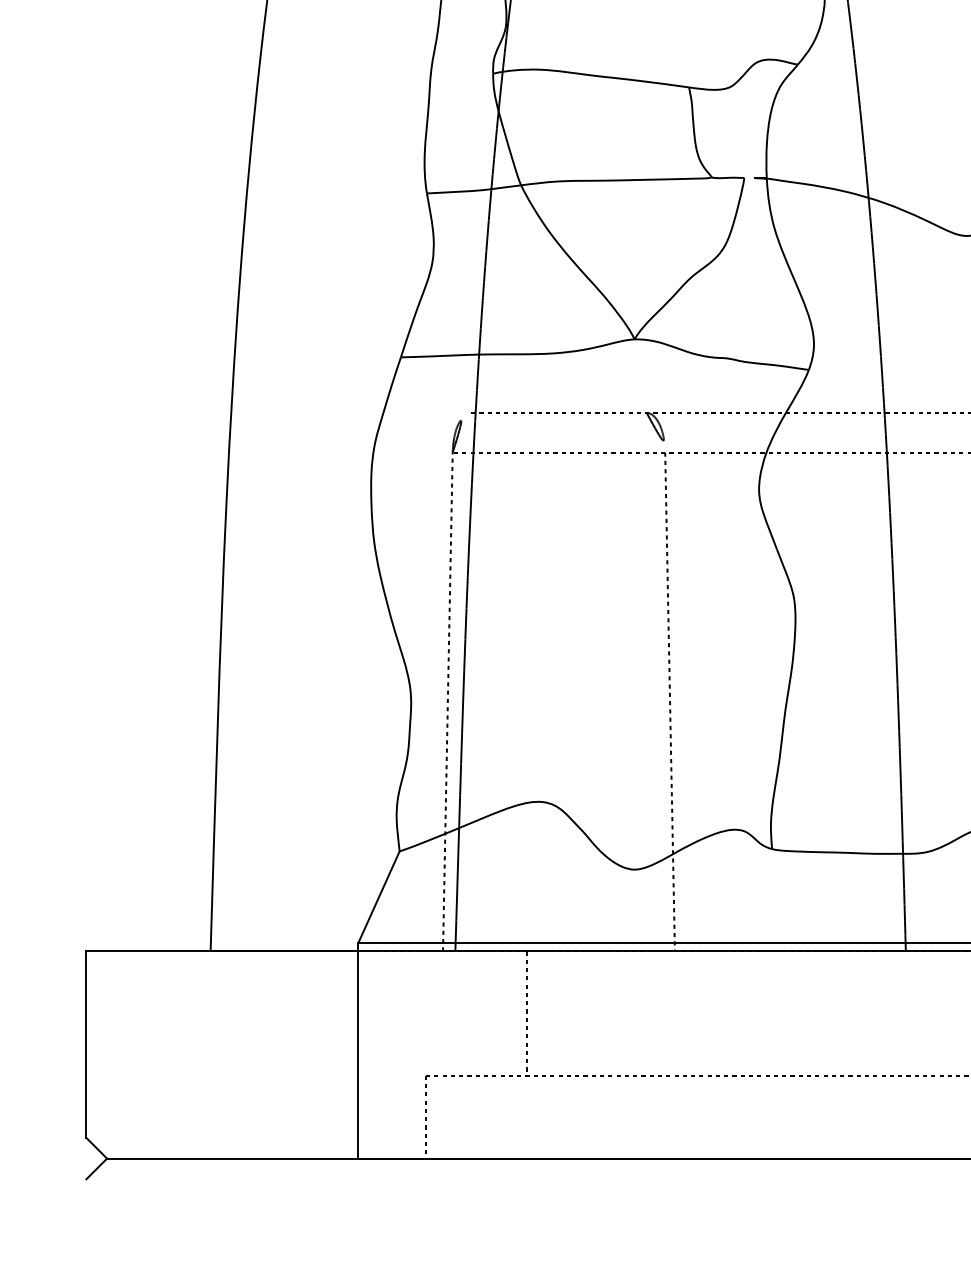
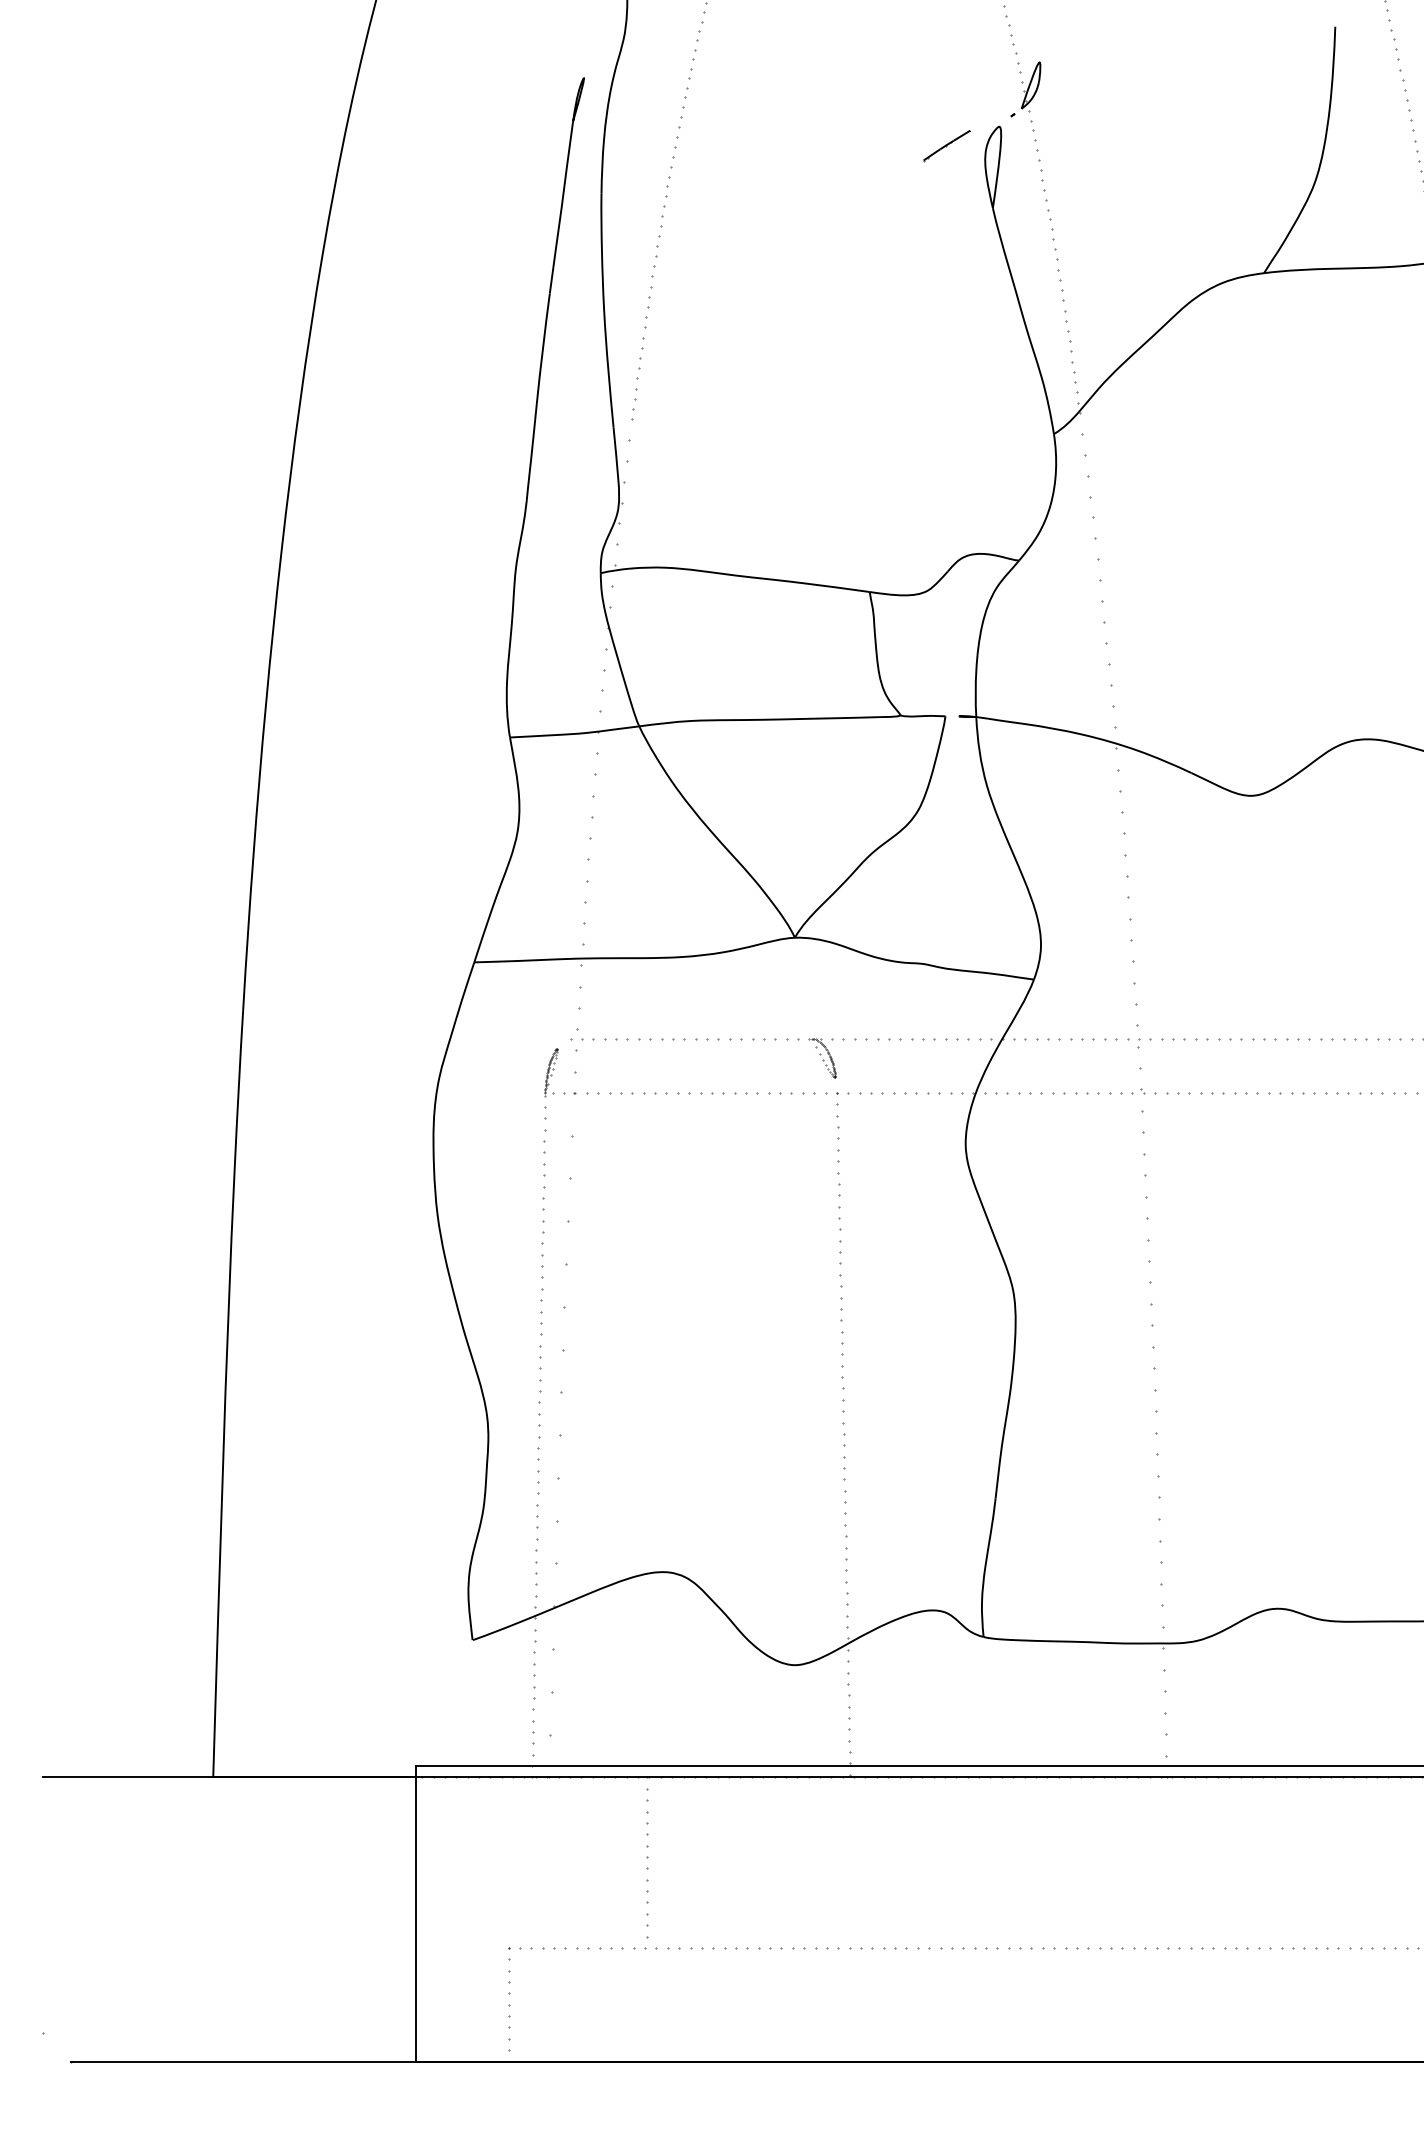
line: (378, 897) -> (443, 1703), removed
line: (86, 1044) -> (42, 1905), removed

